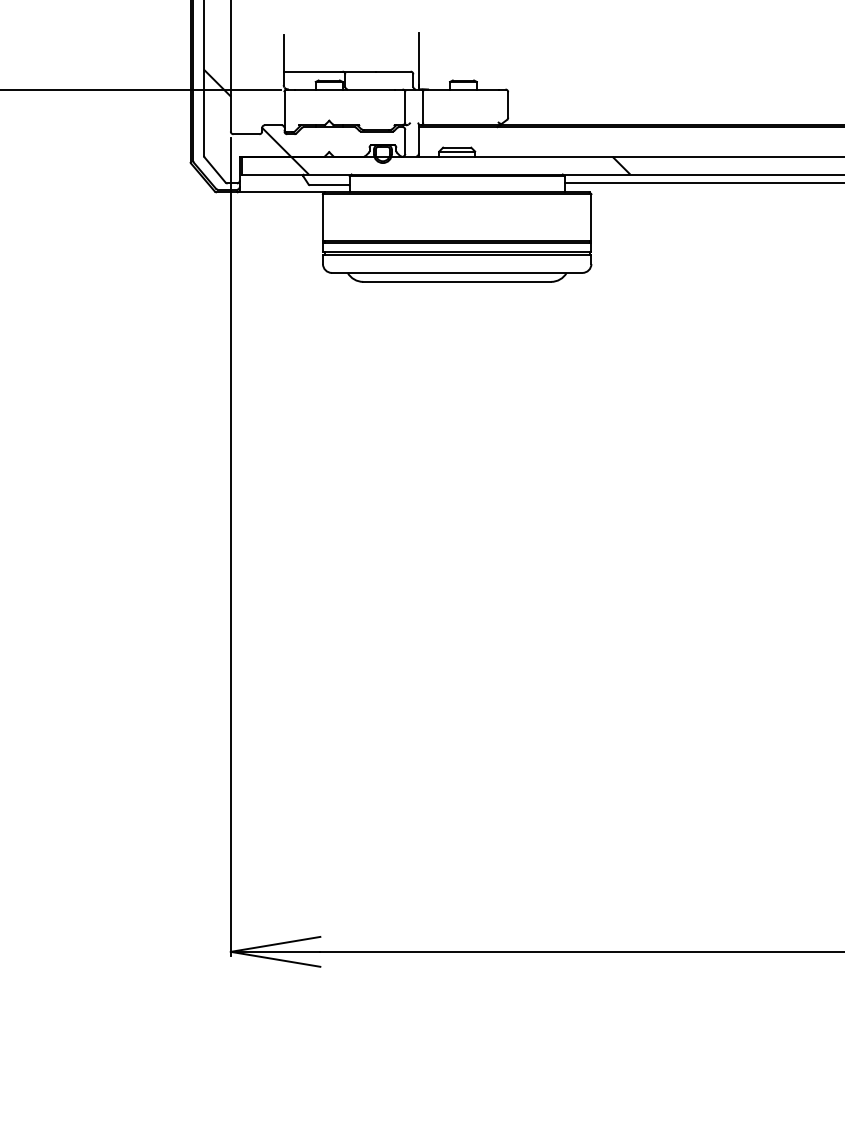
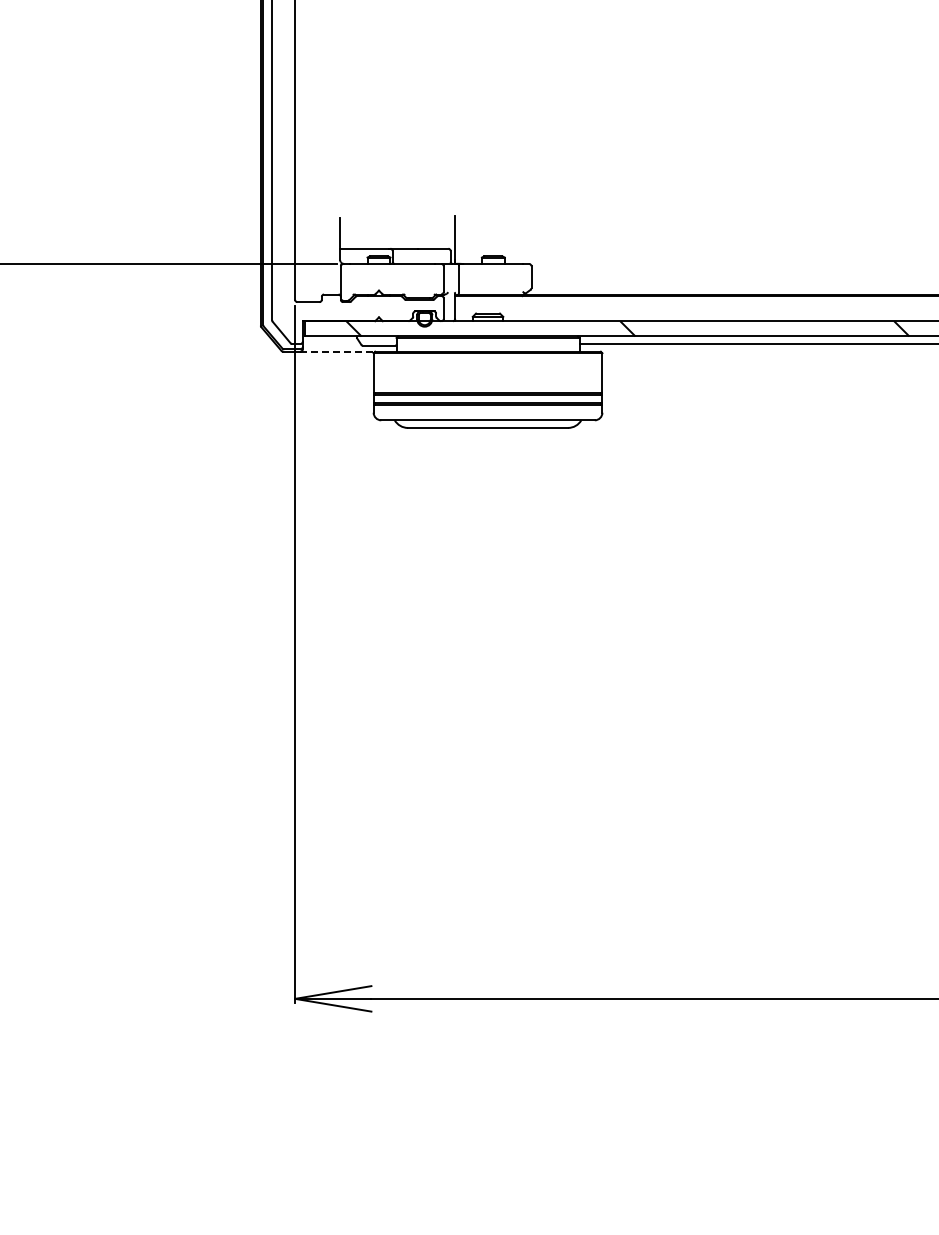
hatch: (247, 113) -> (309, 284), removed
line: (281, 192) -> (338, 351), solid -> dashed

